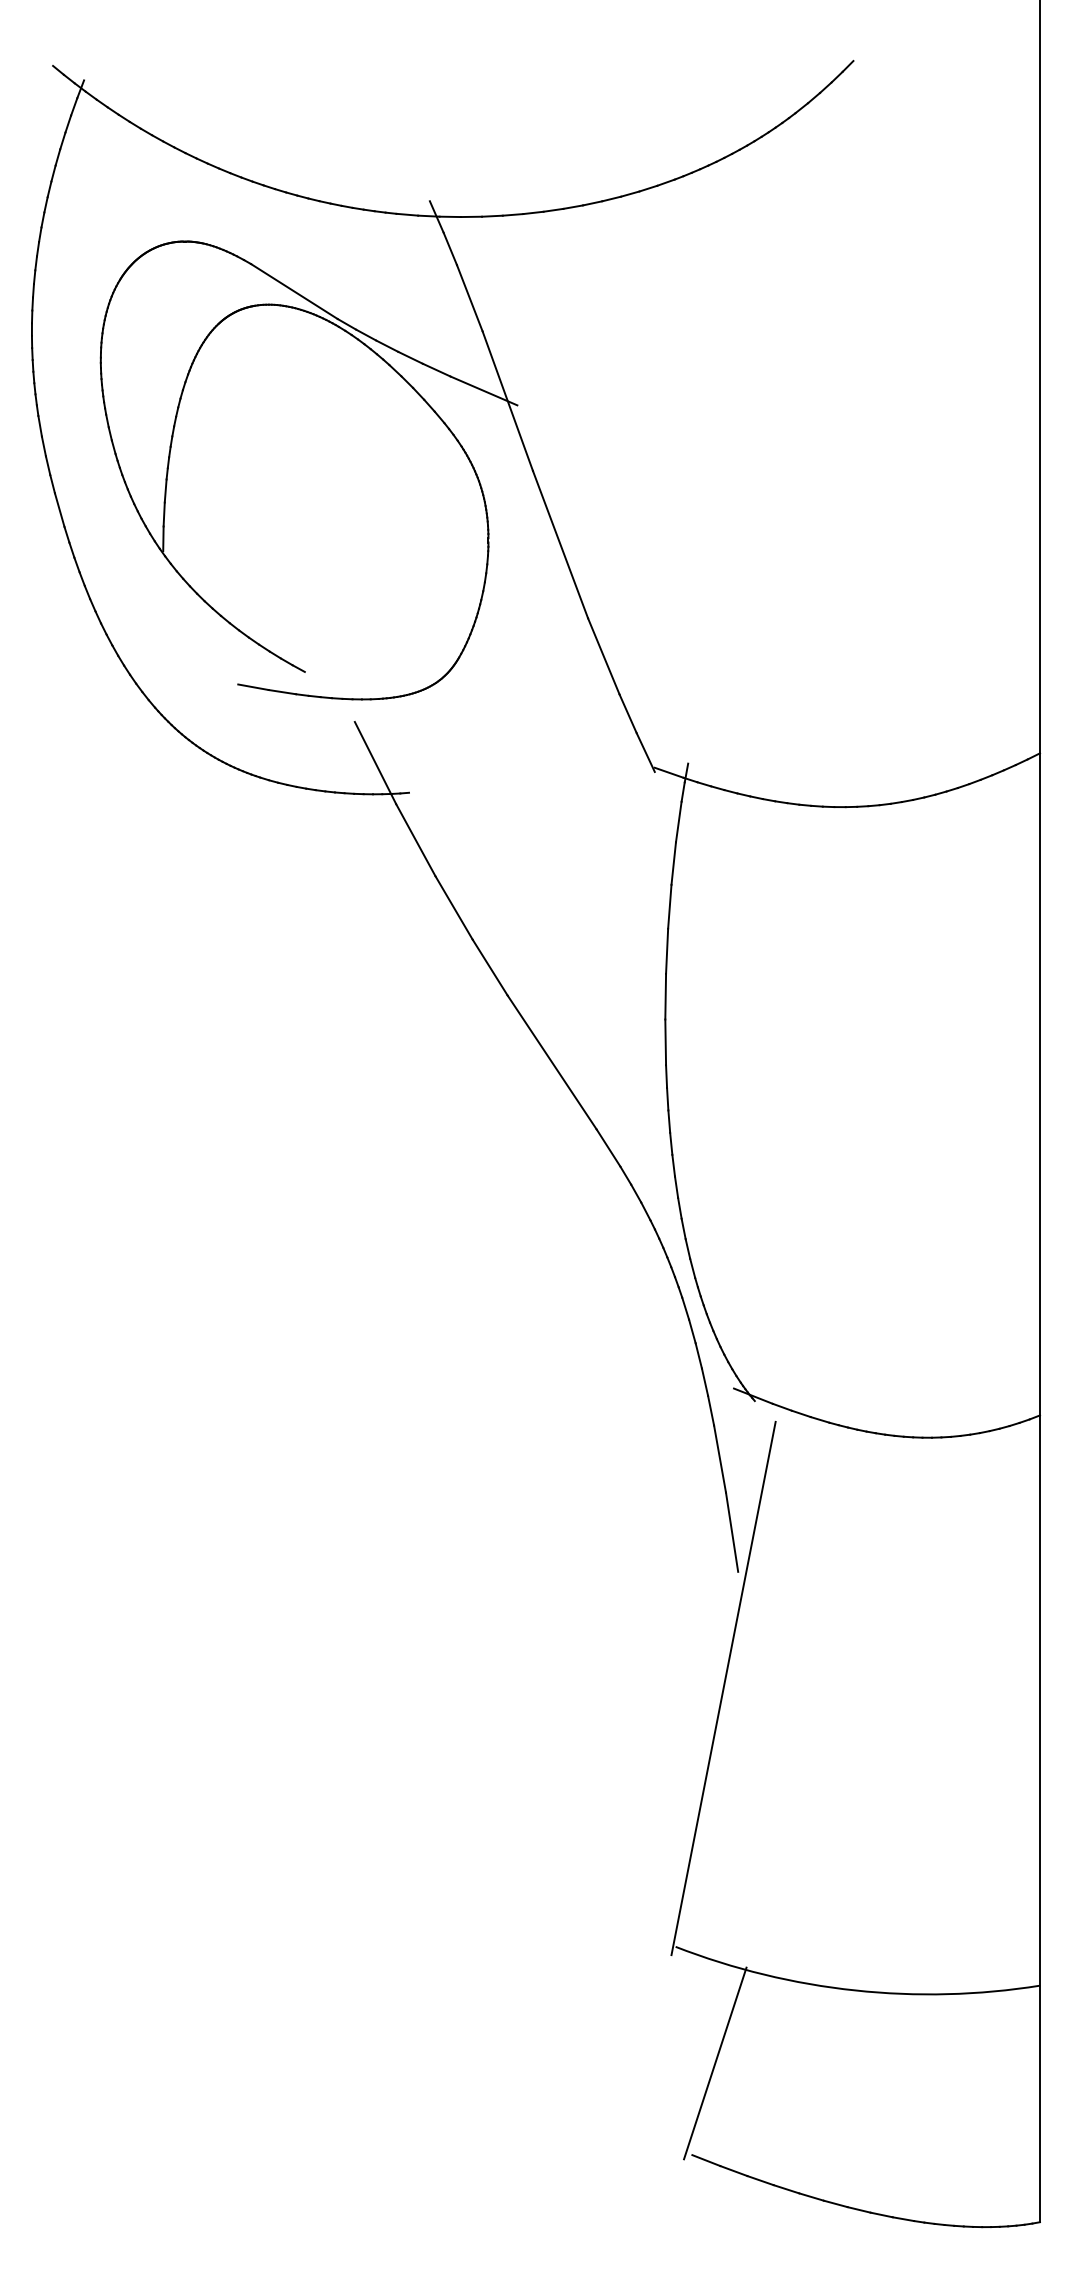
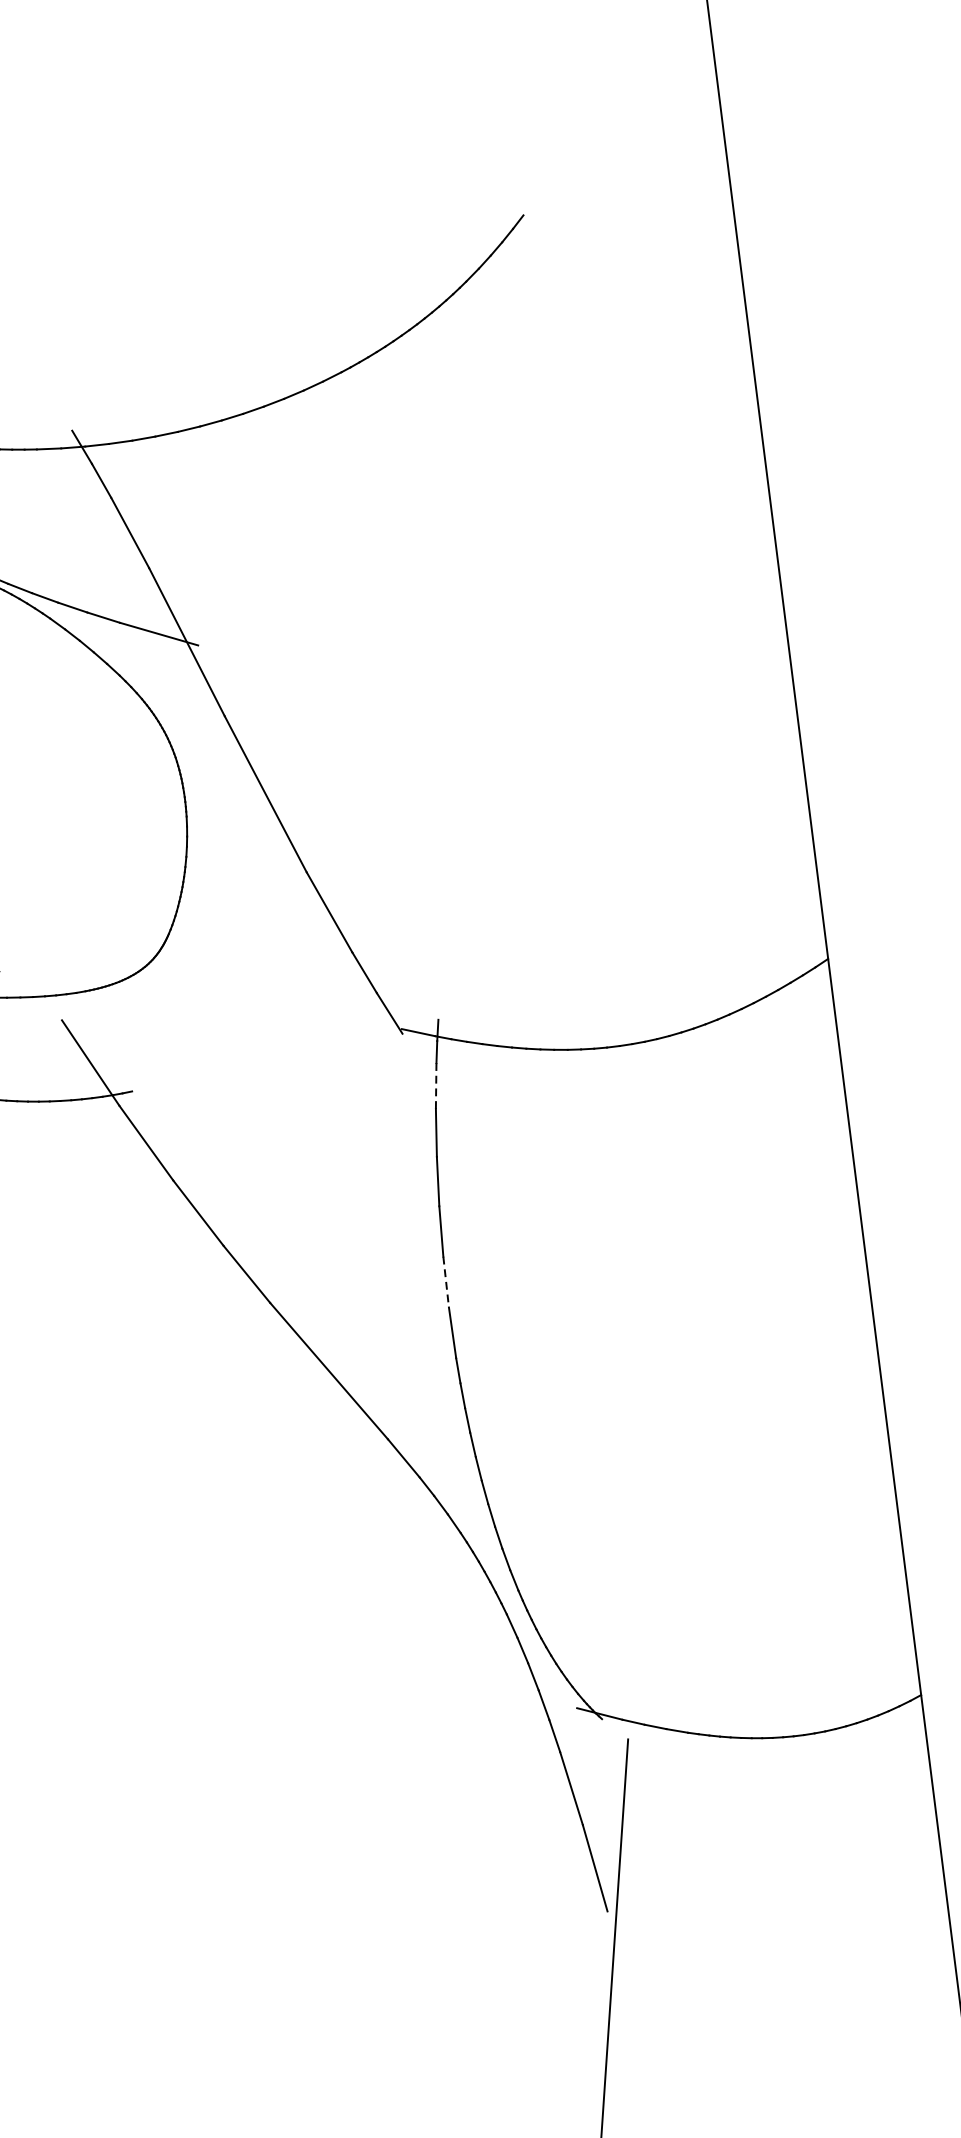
line: (678, 822) -> (435, 1086), solid -> dashed
line: (665, 996) -> (445, 1281), solid -> dashed

